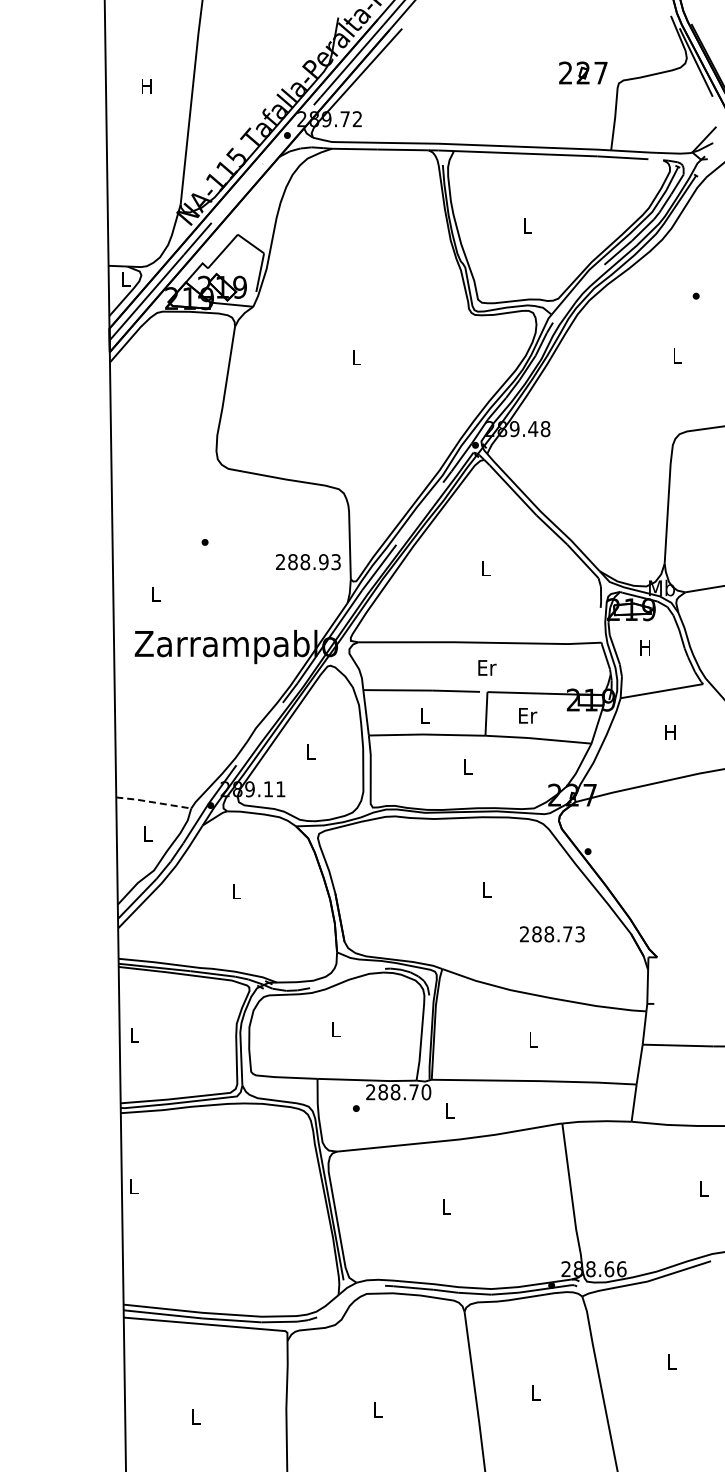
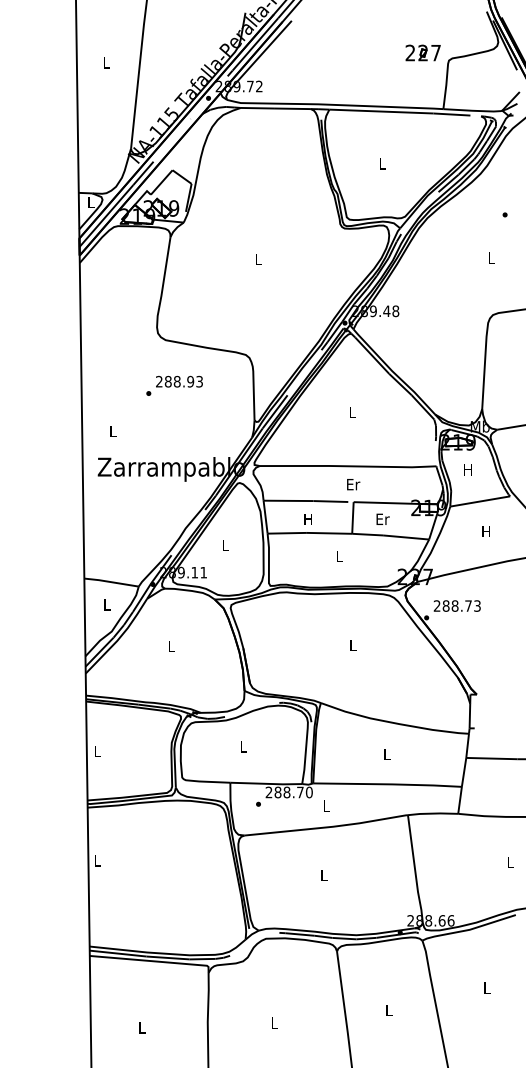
text: (146, 86) -> (106, 62), H -> L
text: (308, 562) -> (179, 382), moved
text: (424, 715) -> (307, 519), L -> H
line: (153, 802) -> (111, 582), dashed -> solid
text: (552, 934) -> (457, 606), moved

